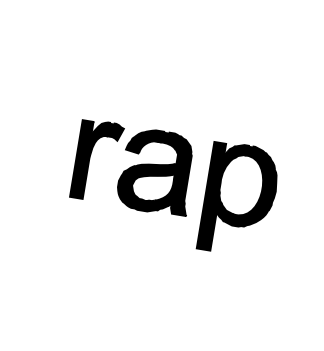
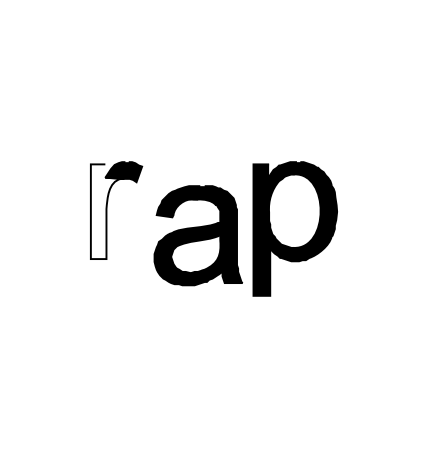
fill: (89, 160) -> (107, 211), removed
part: (156, 171) -> (197, 235), moved

